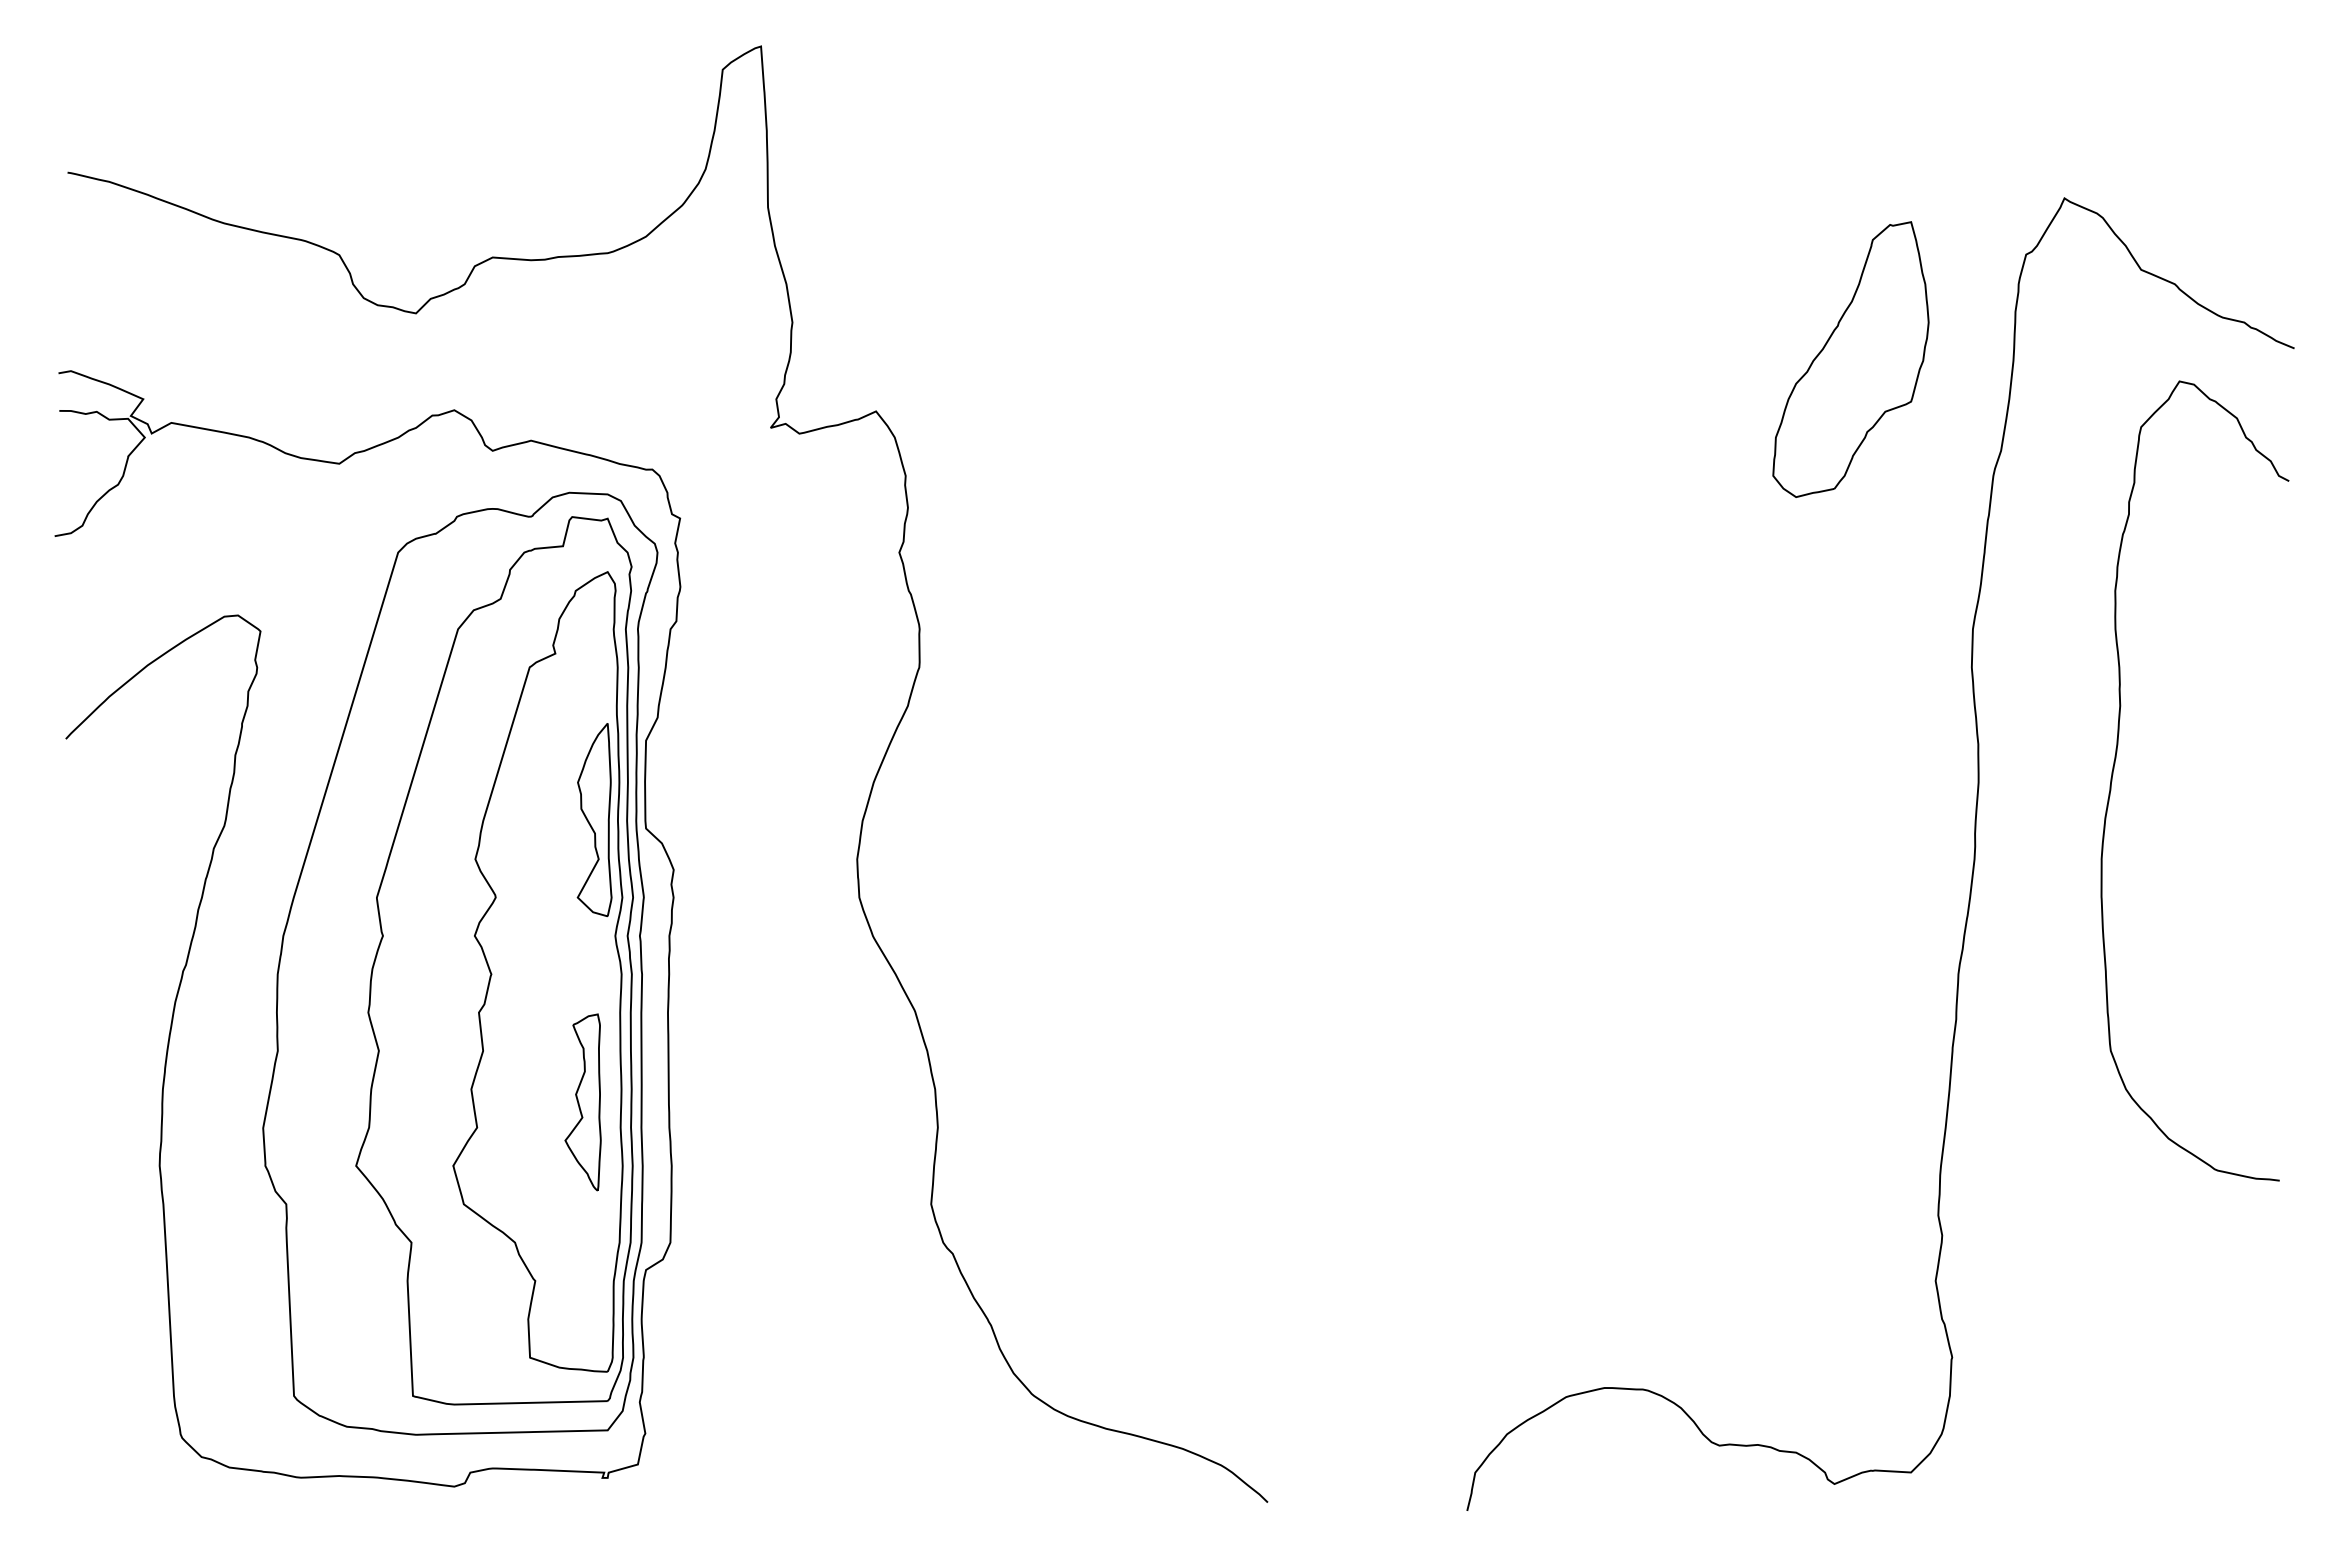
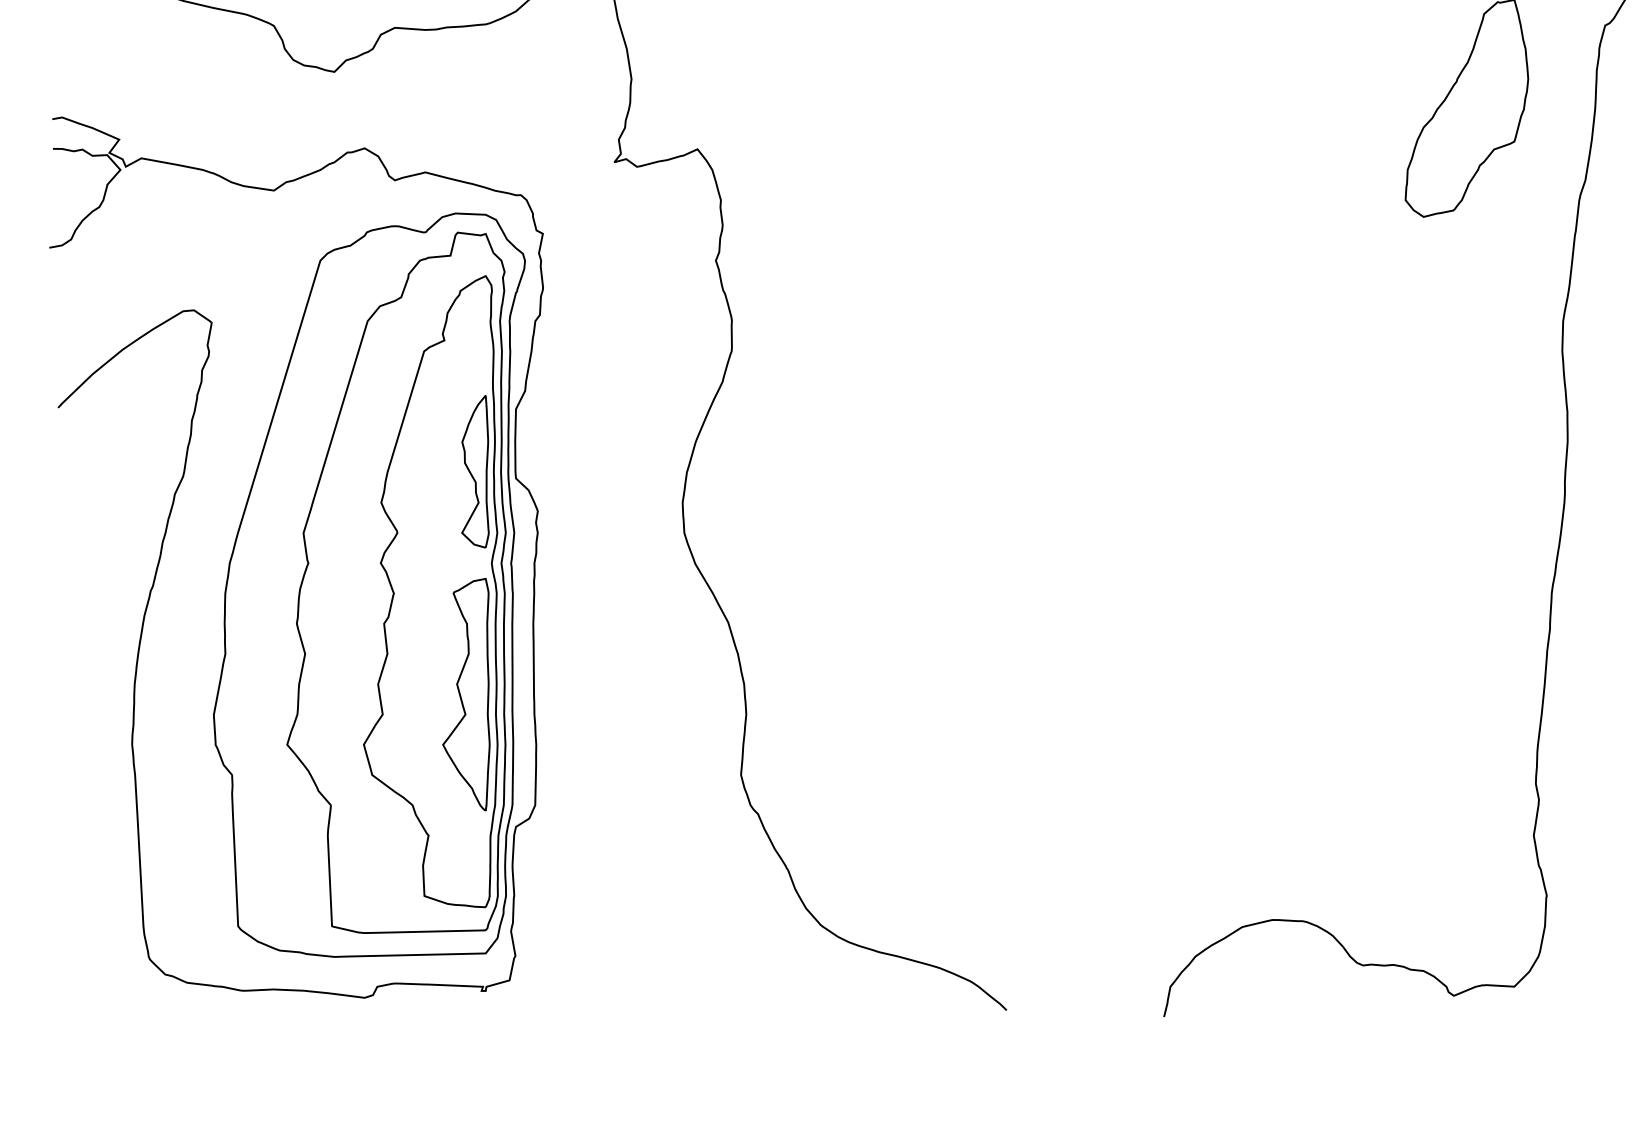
part: (582, 1102) -> (465, 694), size x1.67

